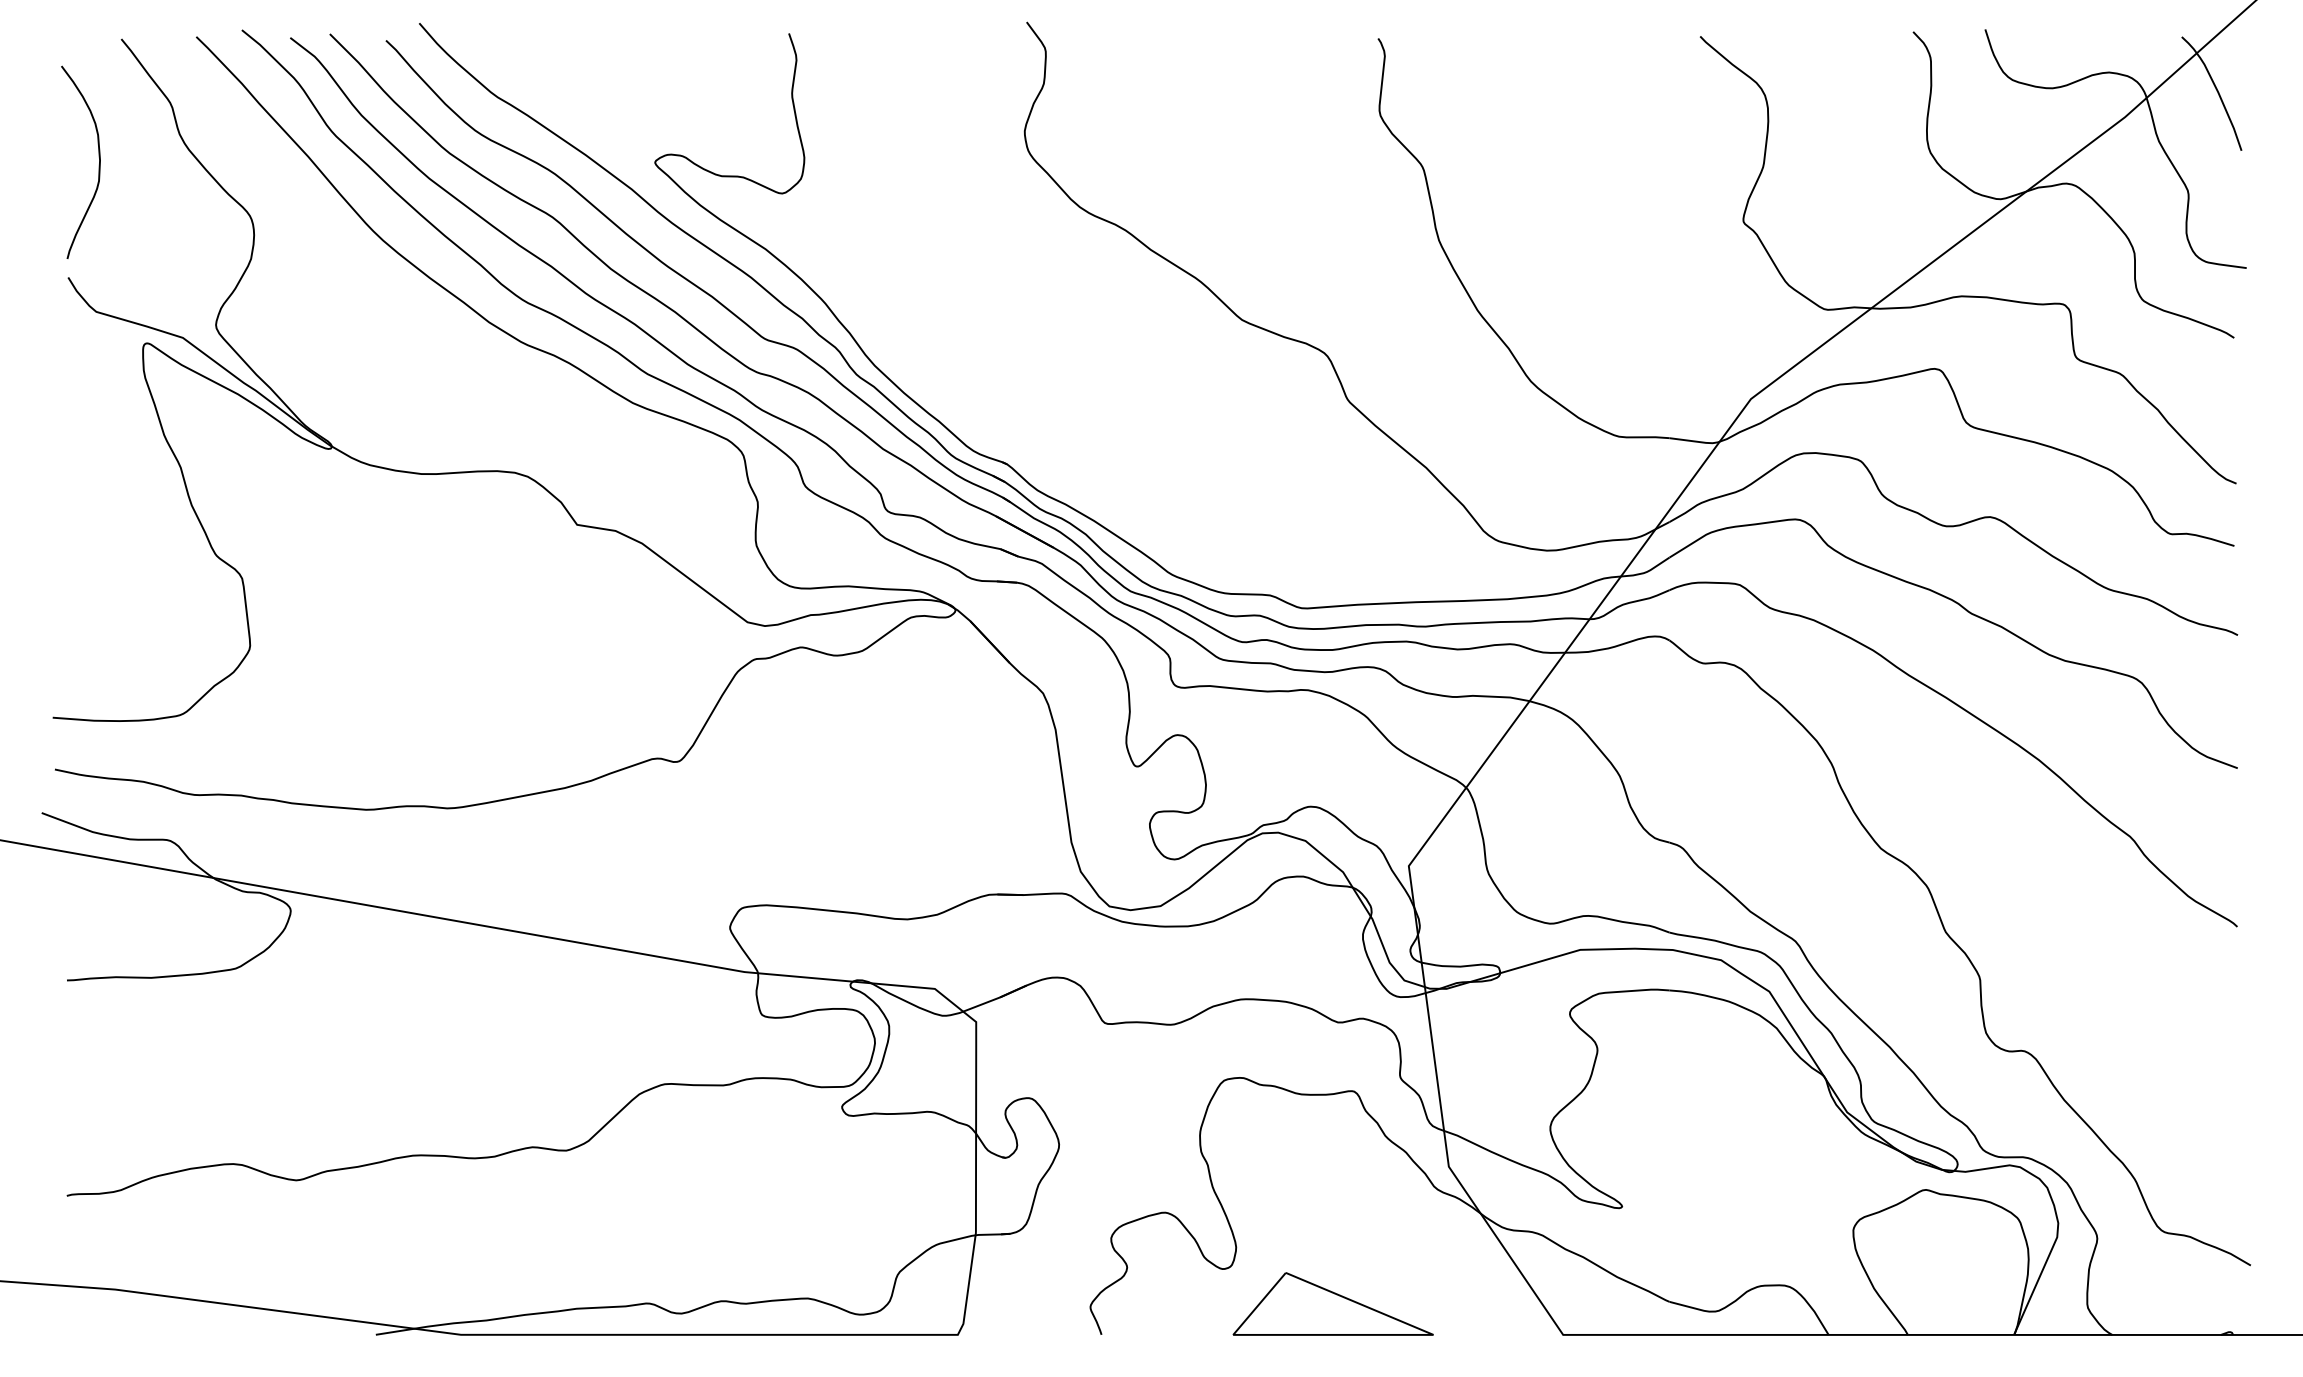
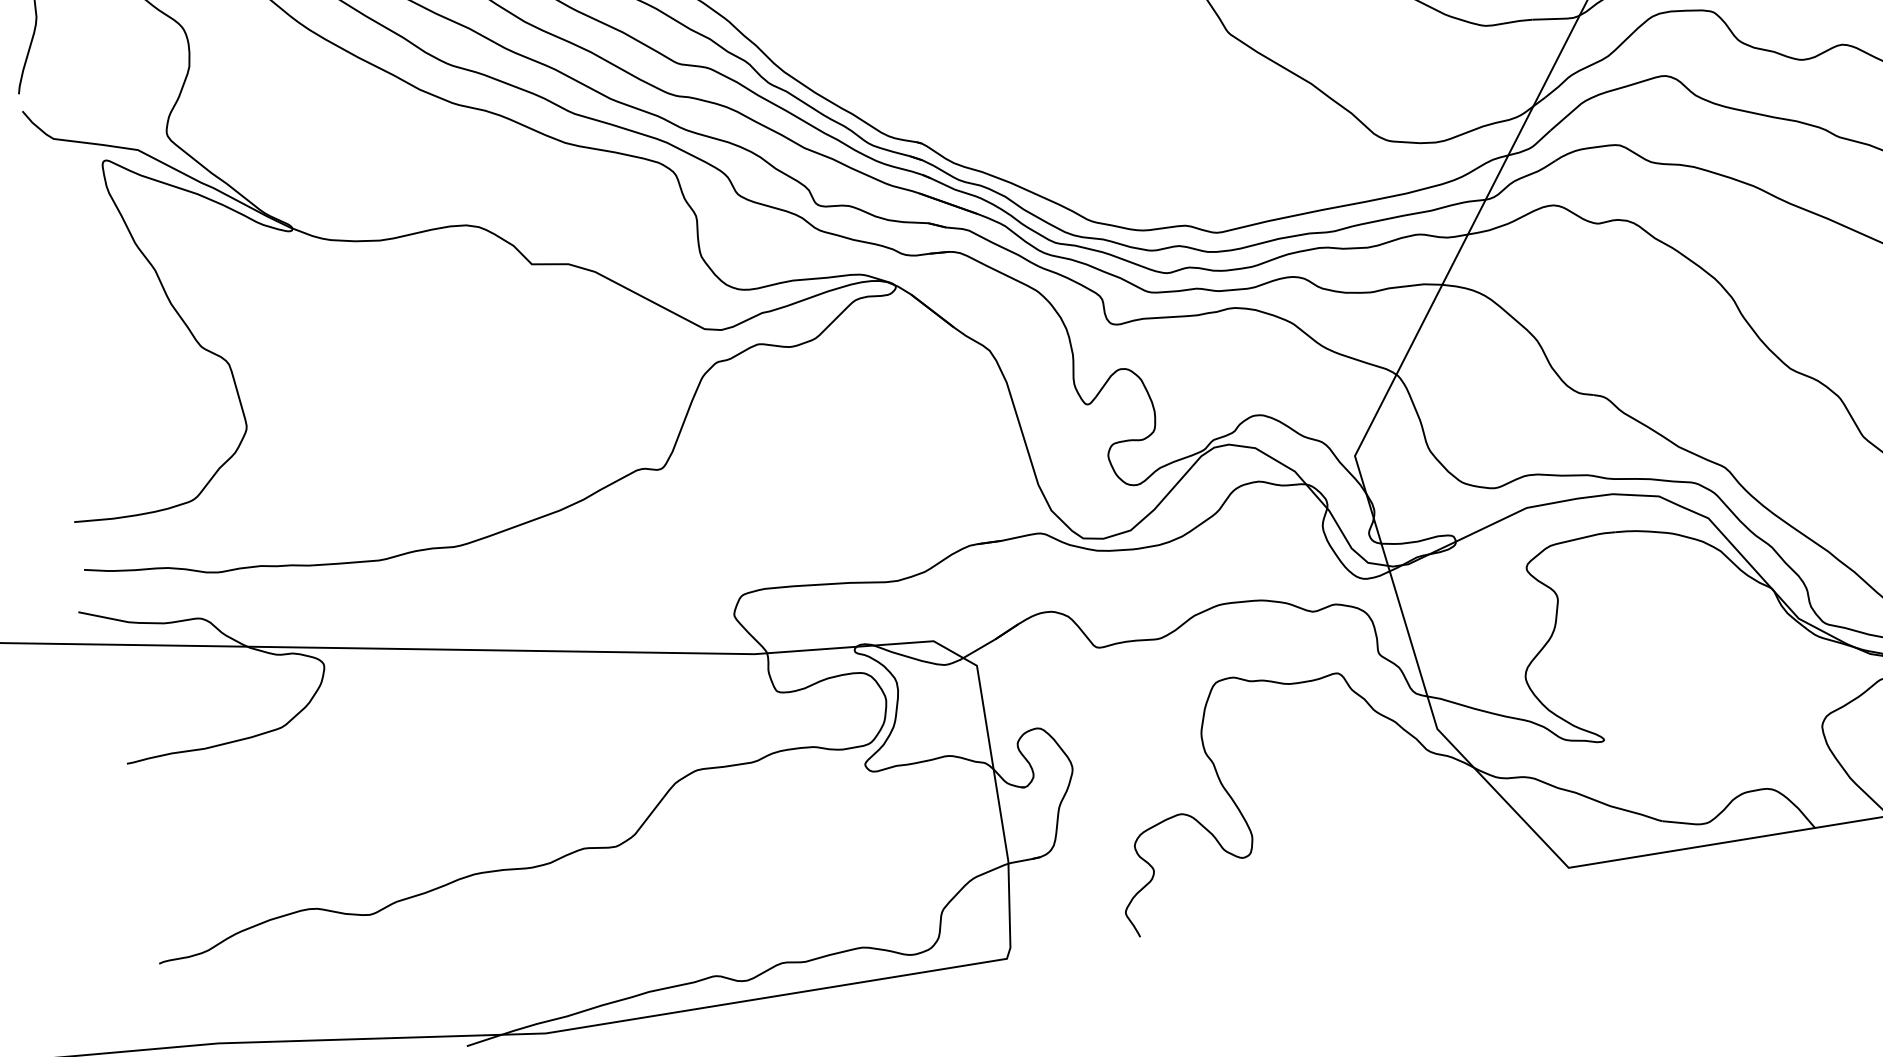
part: (1332, 1303) -> (1349, 873), removed

